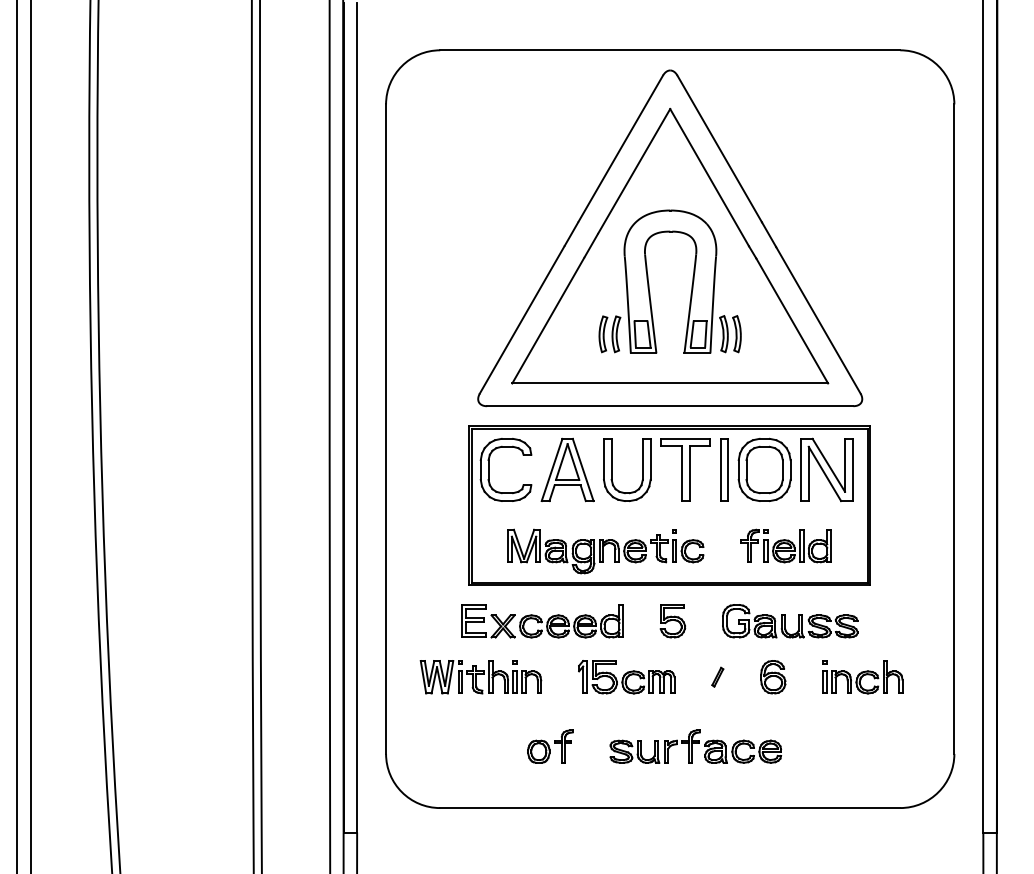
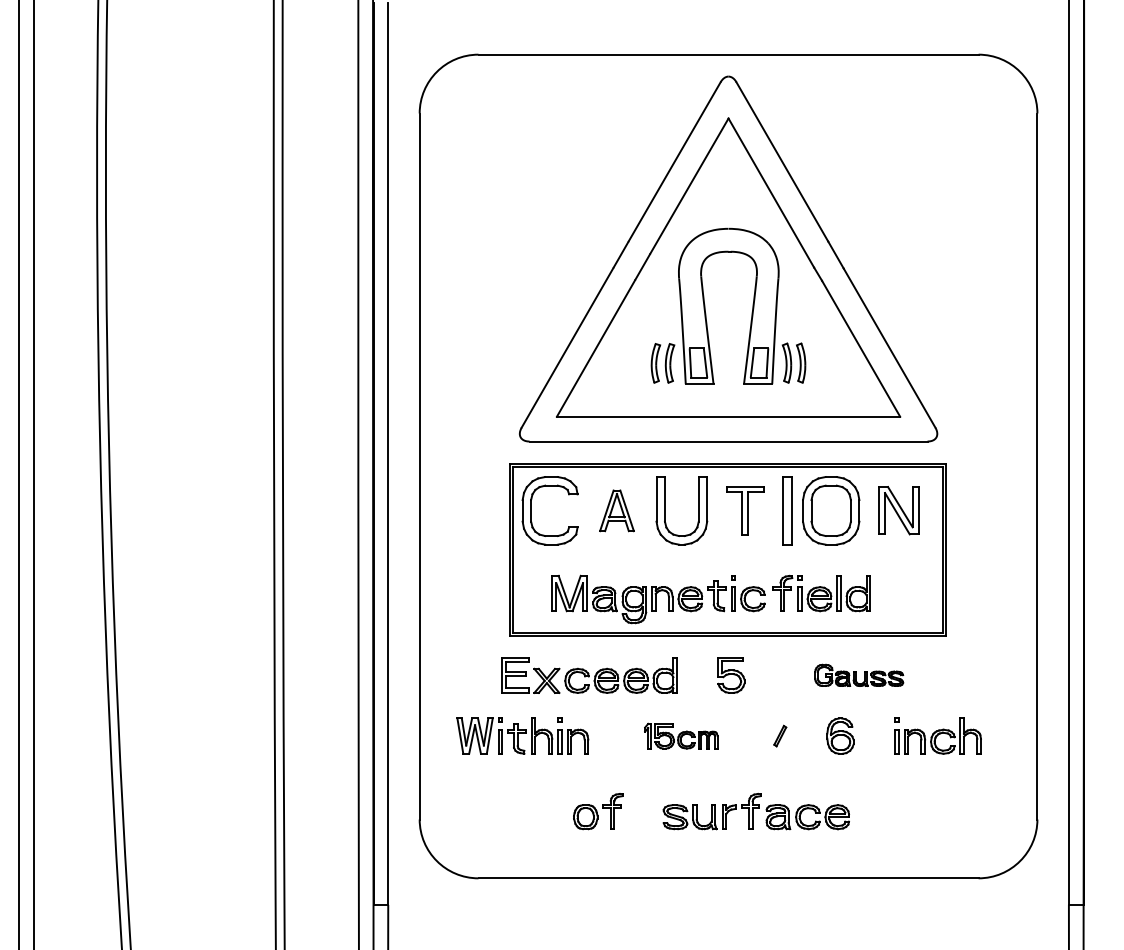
part: (567, 469) -> (616, 510), size x0.6
part: (685, 469) -> (745, 510), size x0.7
part: (826, 469) -> (898, 510), size x0.7
part: (785, 545) -> (821, 592), moved
part: (790, 621) -> (859, 675), size x0.6
part: (626, 677) -> (681, 736), size x0.7

